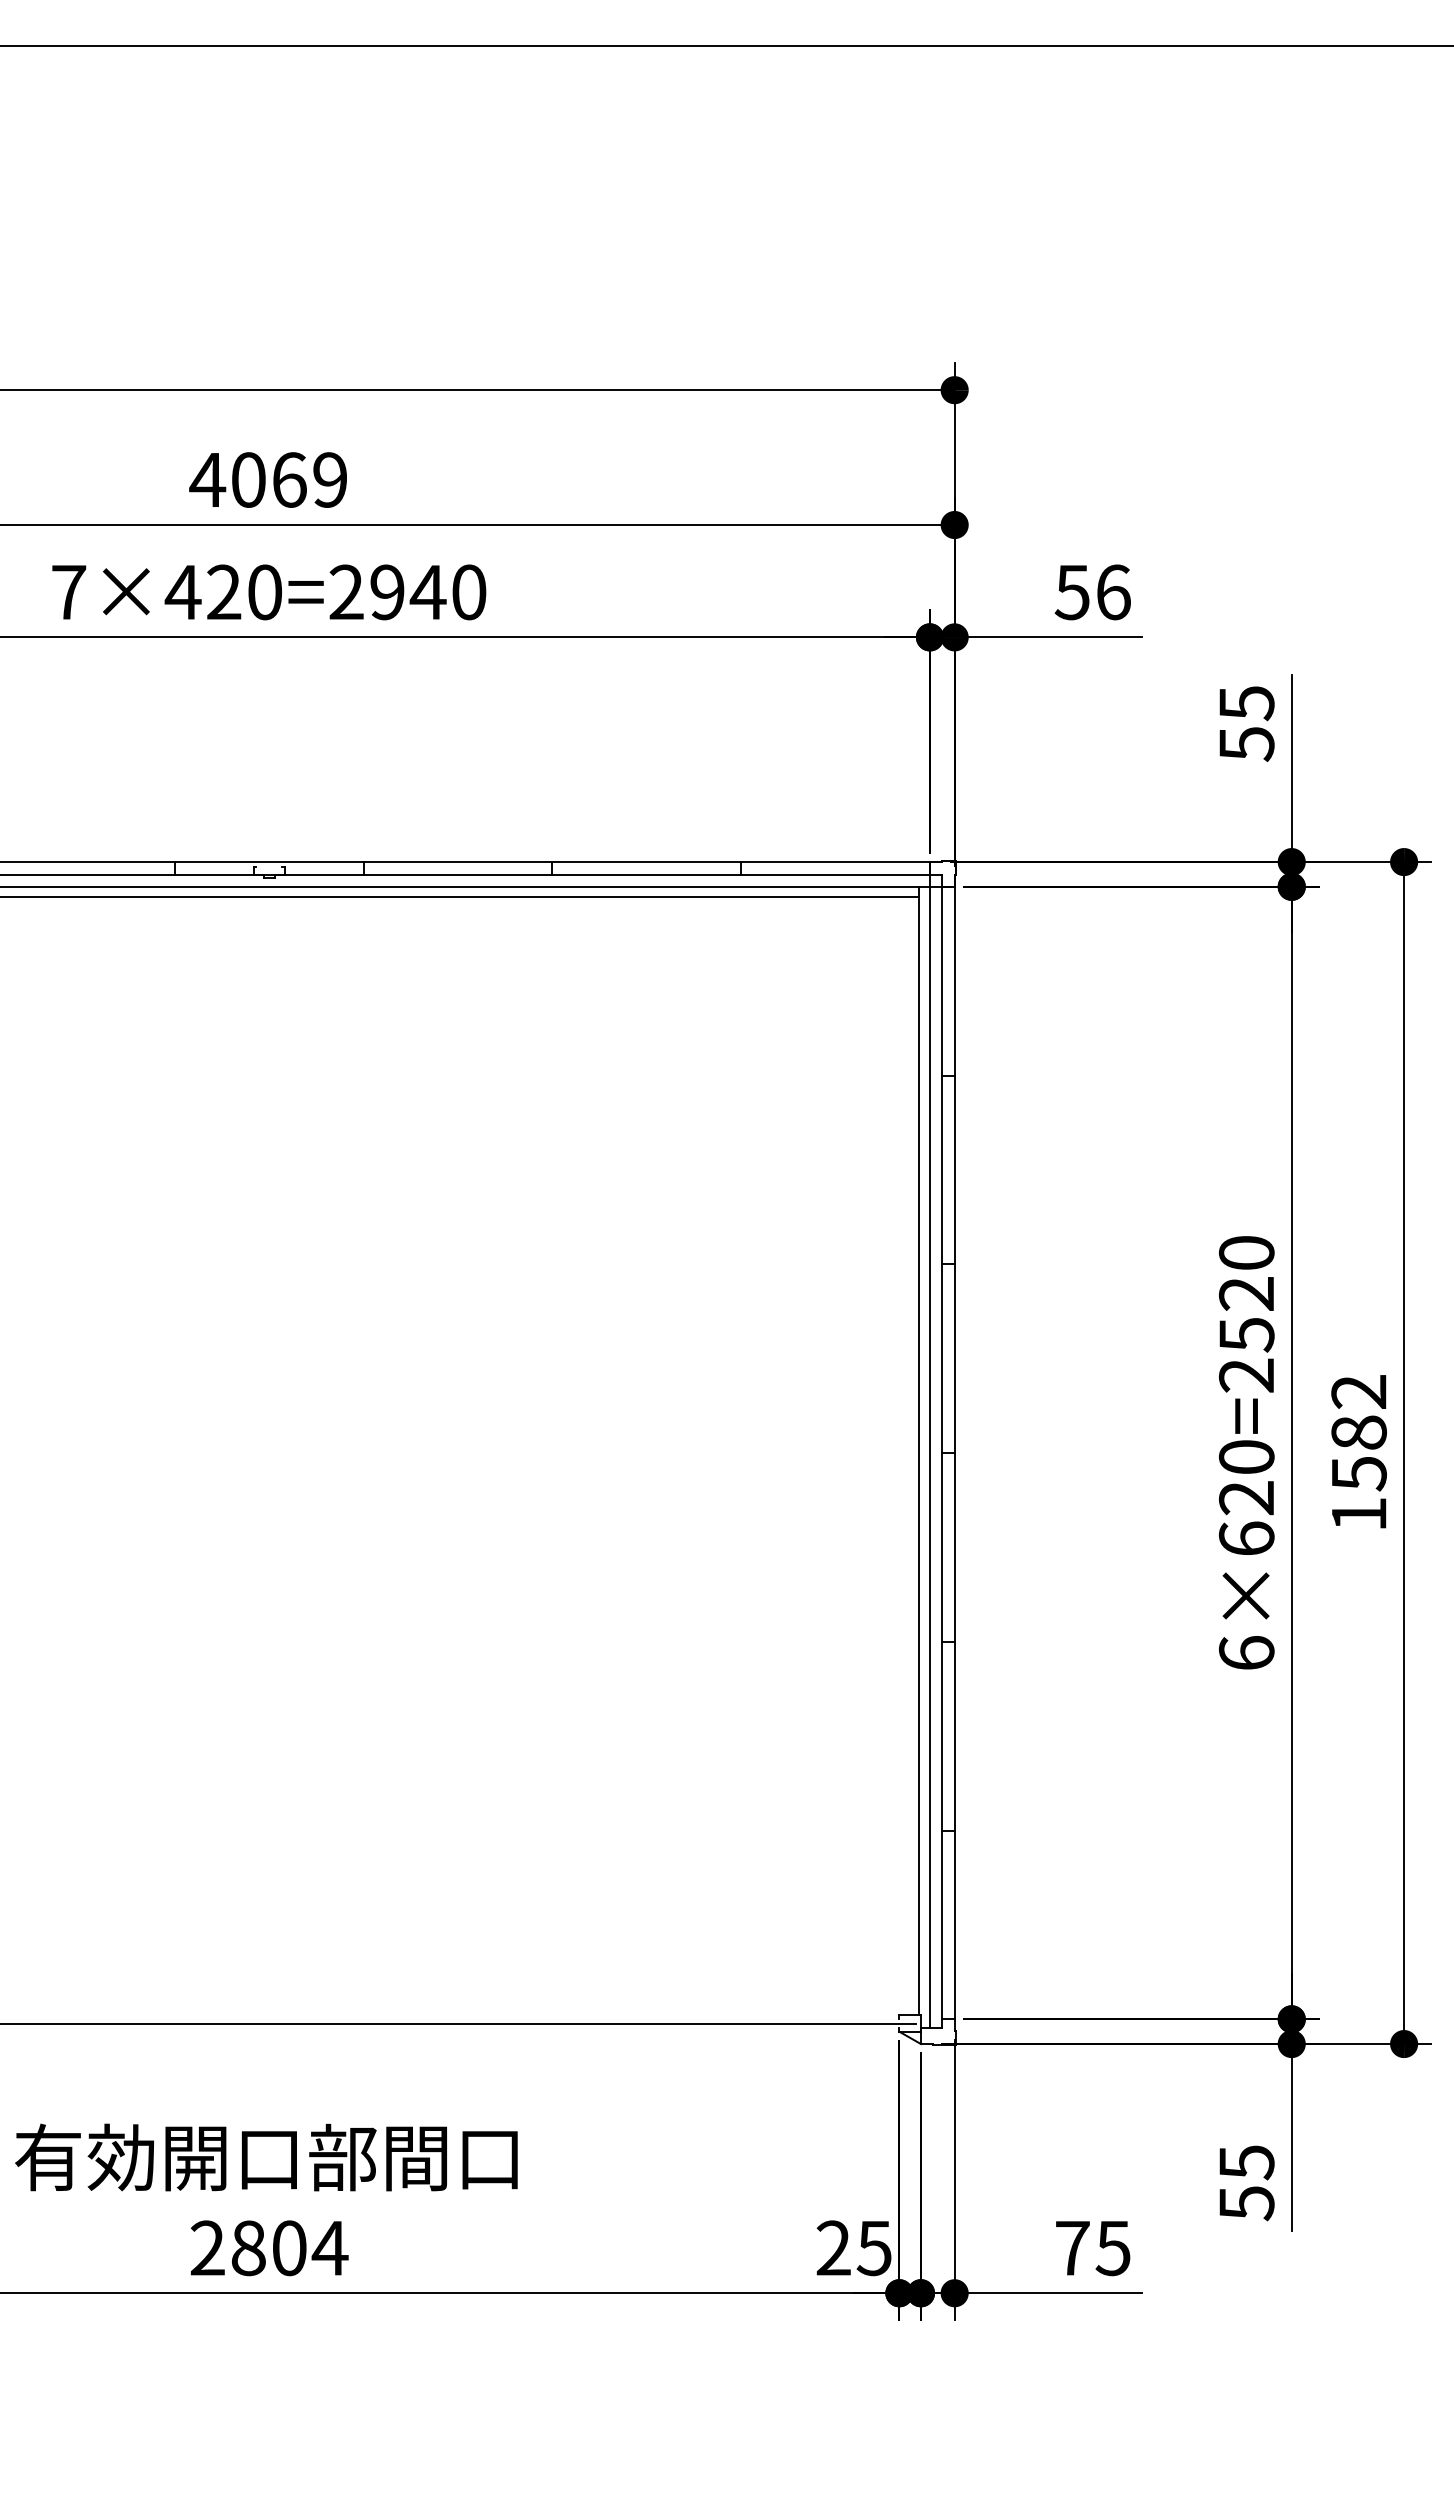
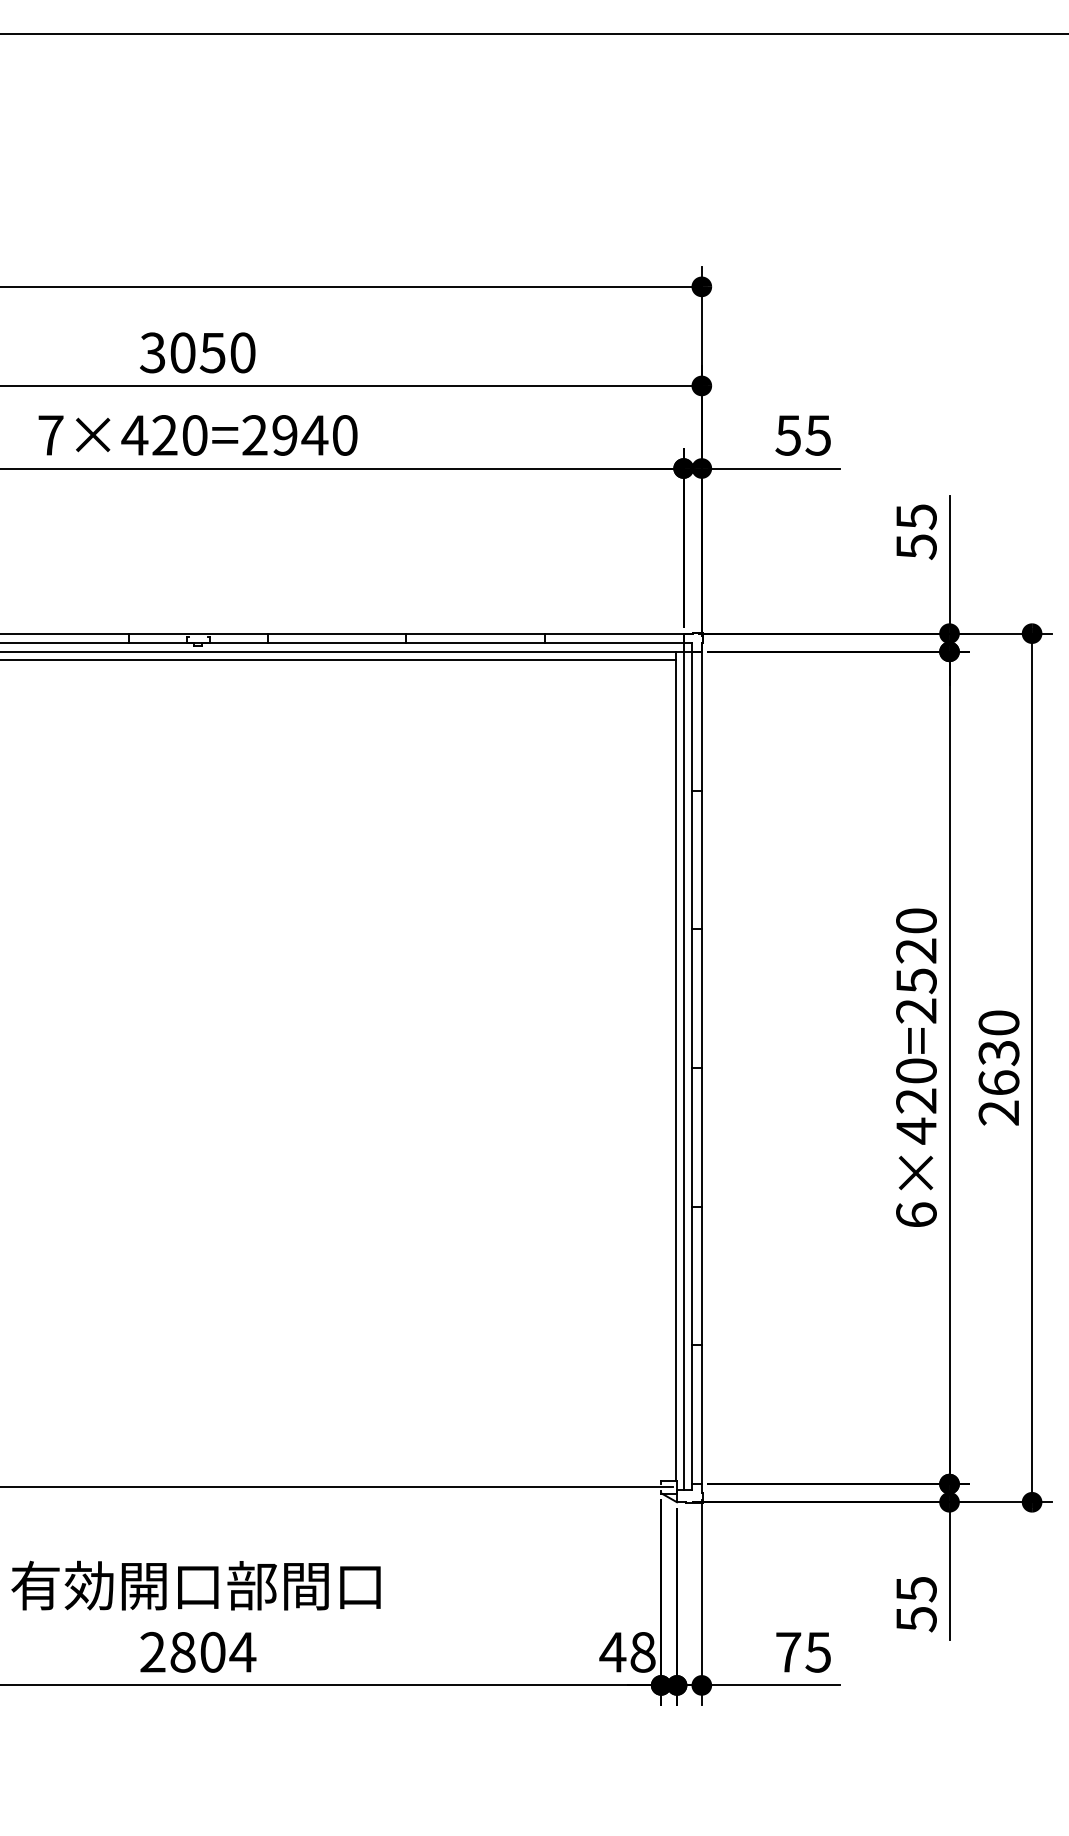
text: (268, 479) -> (197, 352), 4069 -> 3050
text: (1112, 592) -> (817, 435), 56 -> 55
text: (1358, 1453) -> (998, 1068), 1582 -> 2630
text: (1246, 1538) -> (916, 1130), 6×620=2520 -> 6×420=2520
text: (853, 2248) -> (627, 1652), 25 -> 48

